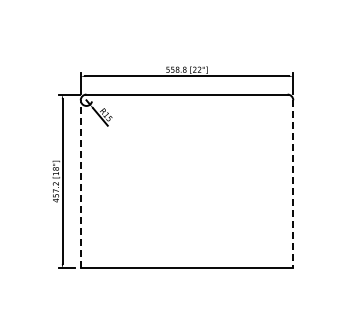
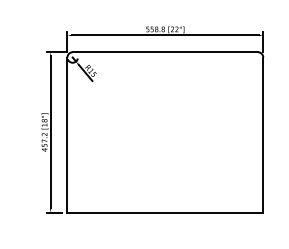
line: (80, 183) -> (67, 134), dashed -> solid
line: (293, 184) -> (263, 135), dashed -> solid

